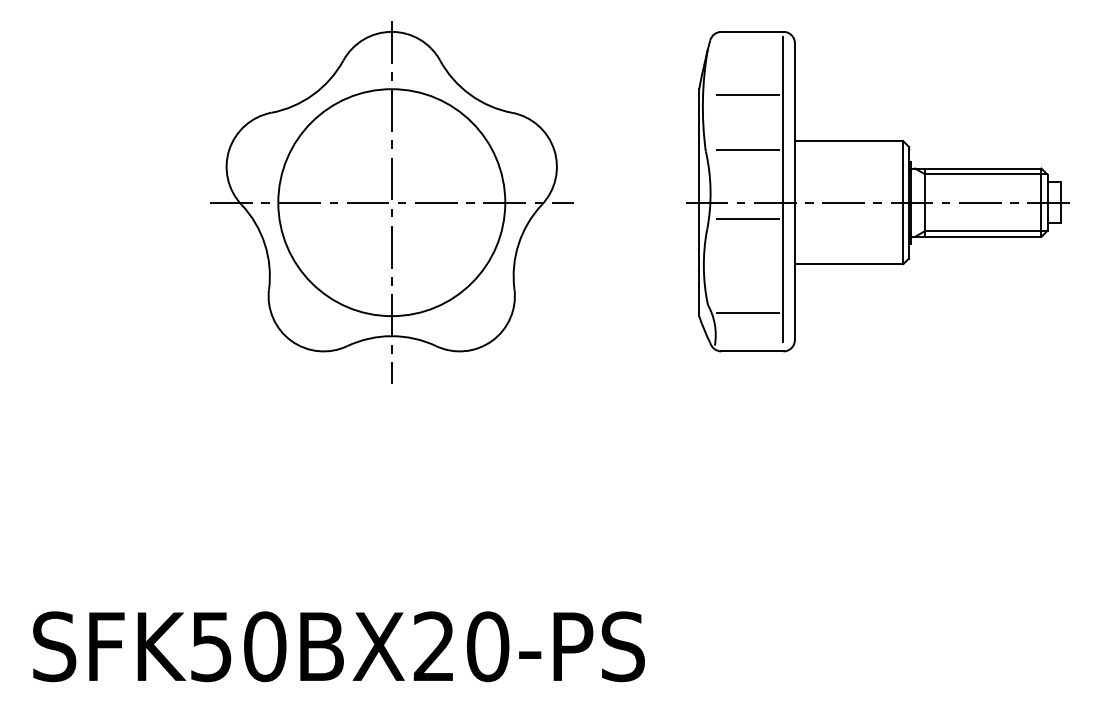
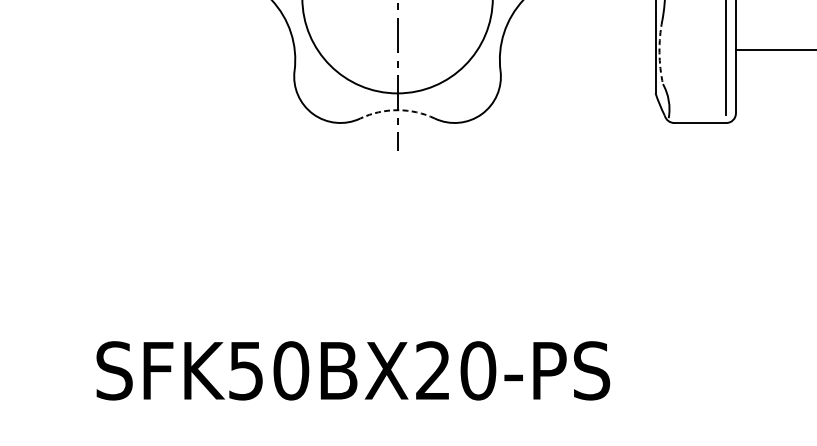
line: (747, 219) -> (696, 12), removed
arc: (703, 267) -> (659, 52), solid -> dashed
line: (747, 313) -> (696, 91), removed
arc: (391, 336) -> (397, 110), solid -> dashed

